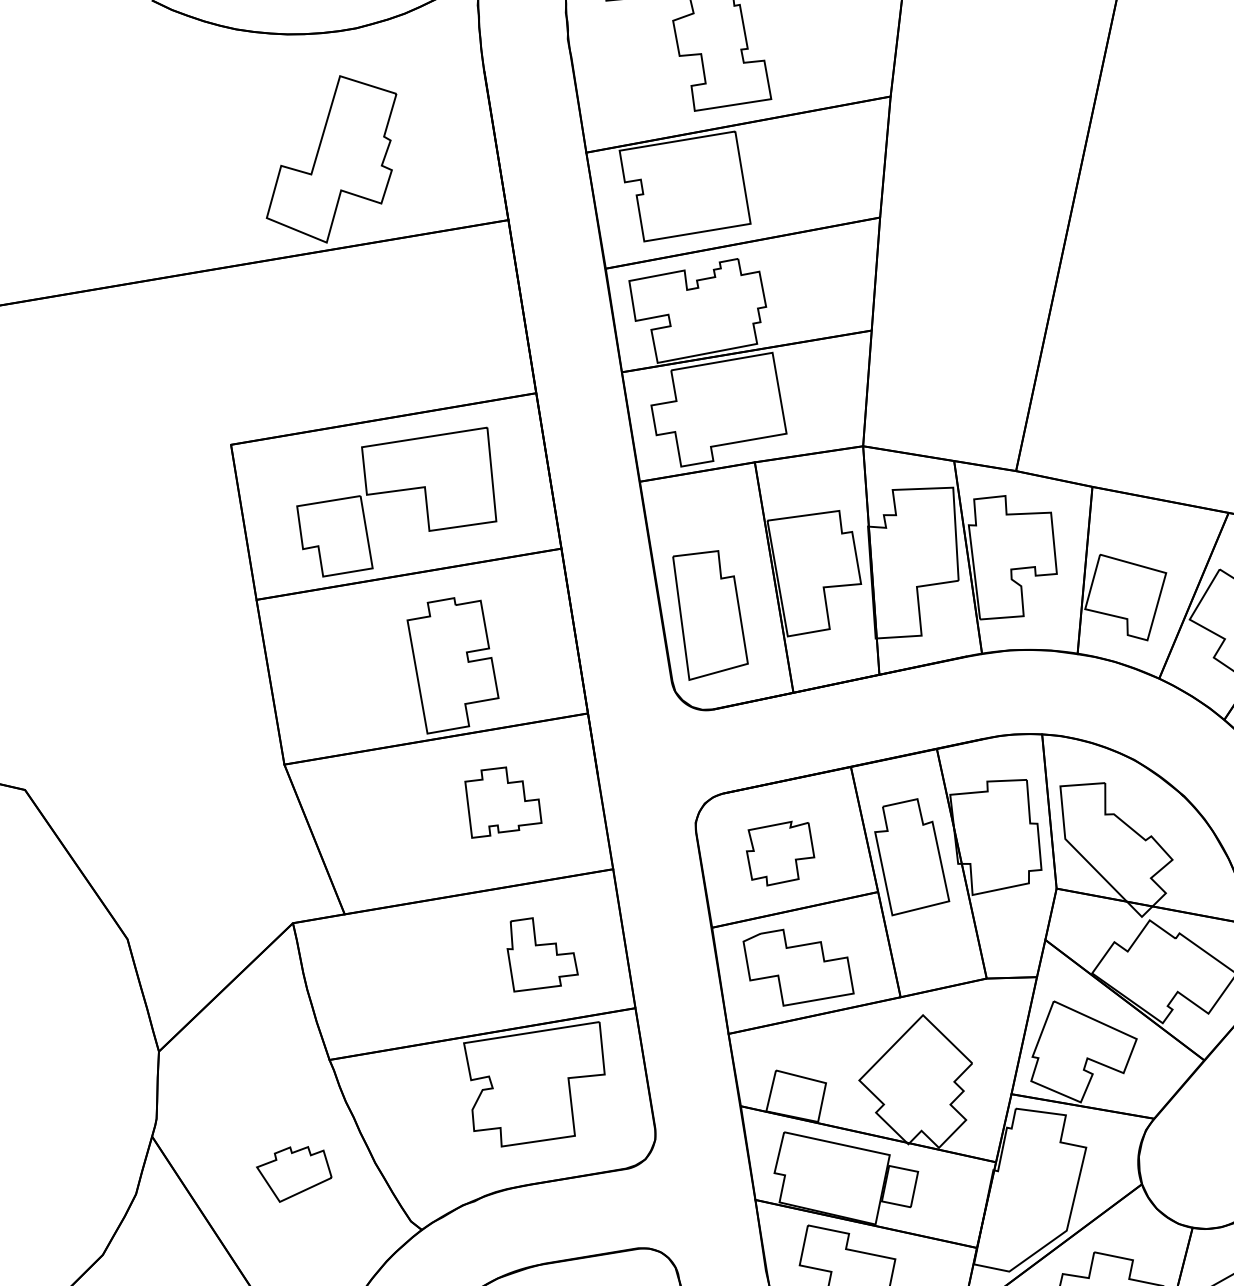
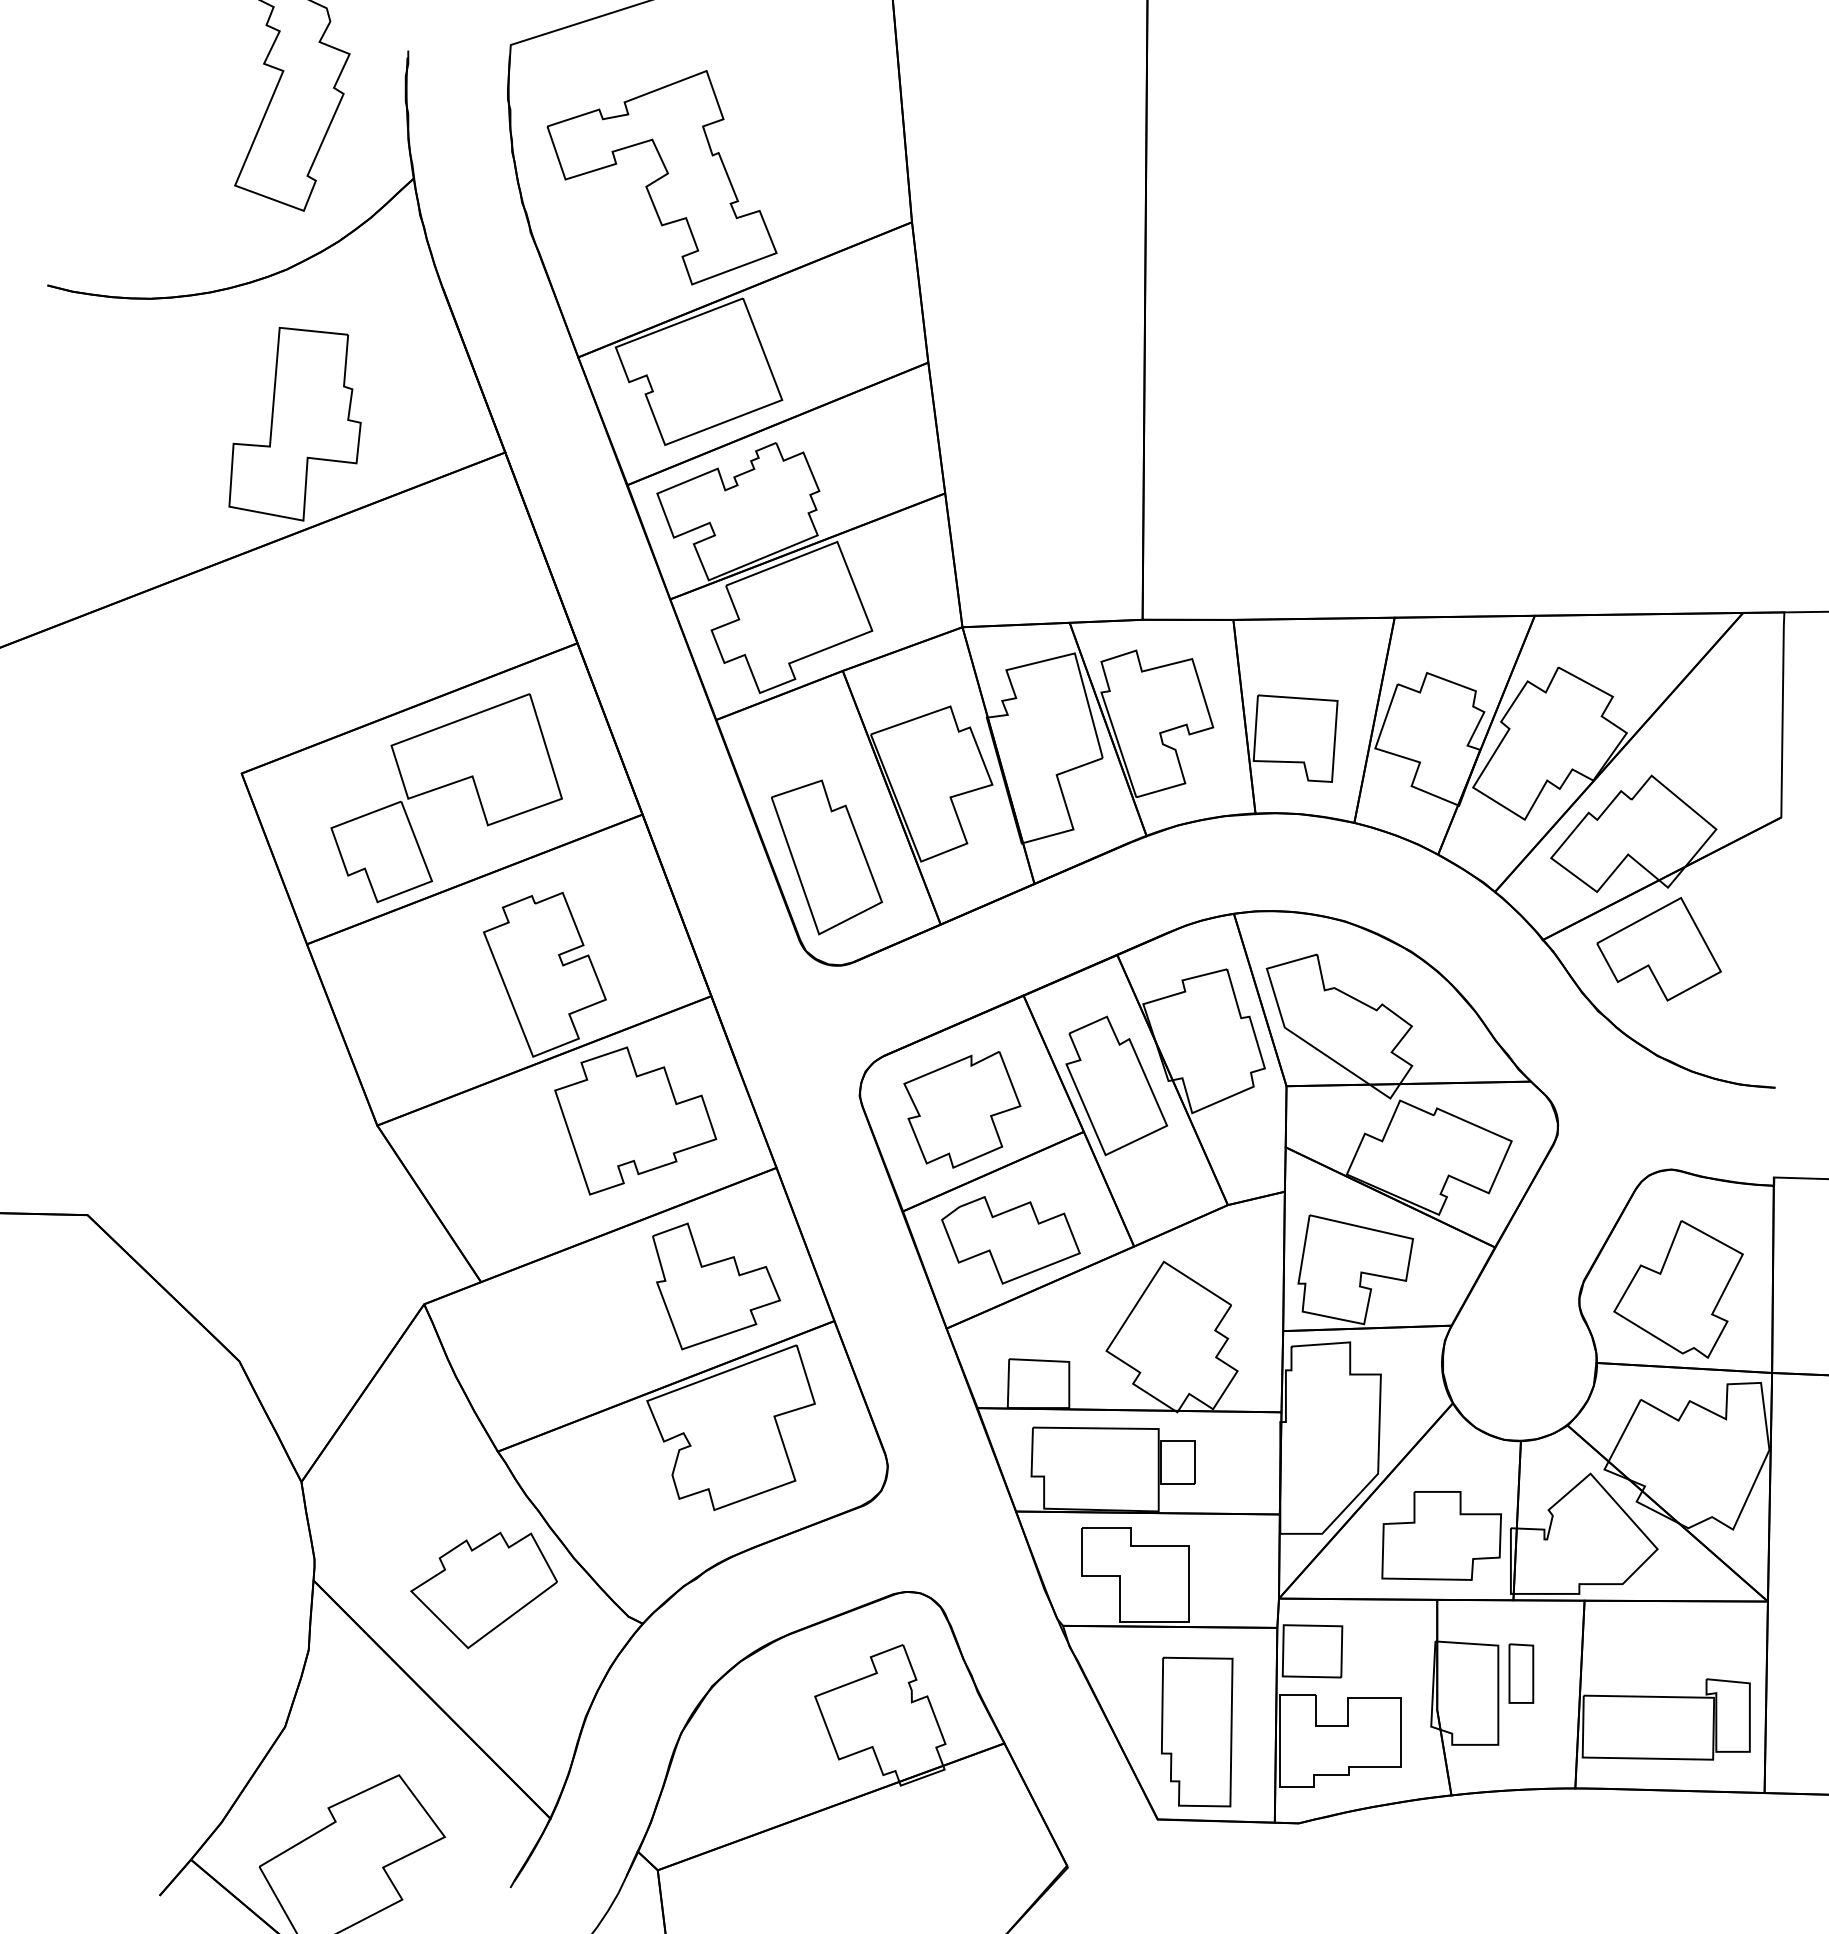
part: (502, 804) -> (635, 1120), size x1.67
part: (779, 852) -> (962, 1109), size x1.43
part: (542, 958) -> (716, 1286), size x1.43
part: (293, 1174) -> (483, 1590), size x1.67

